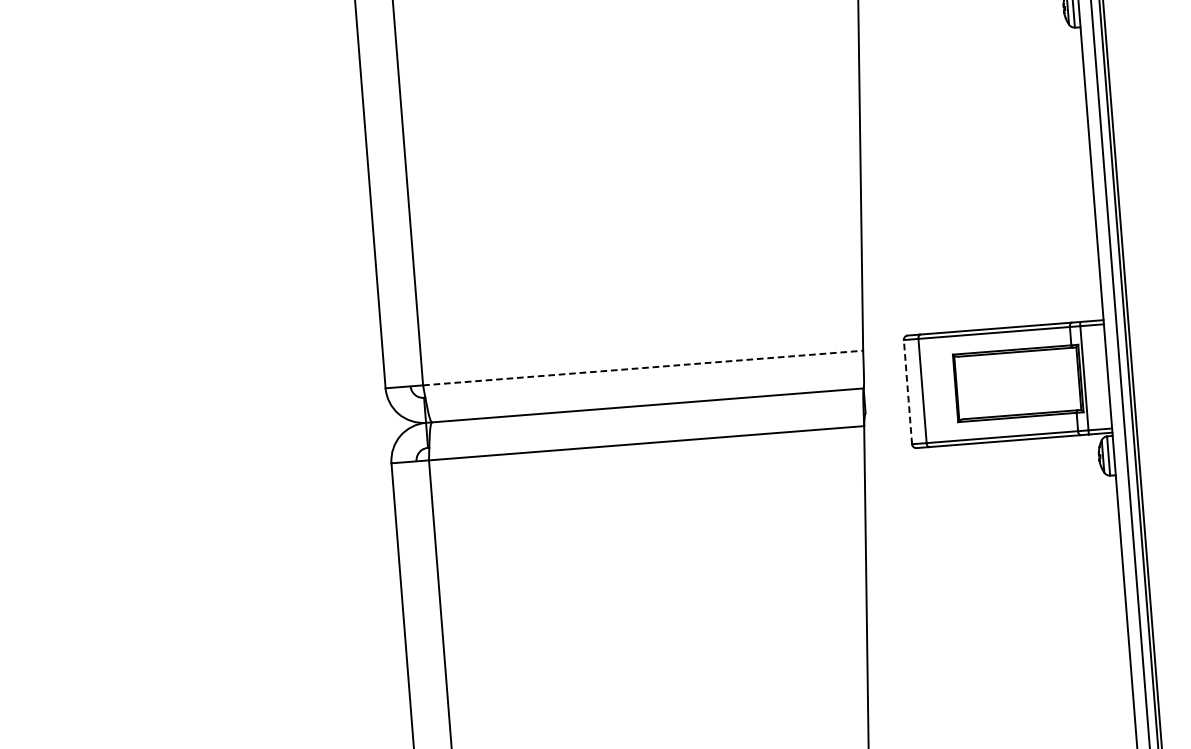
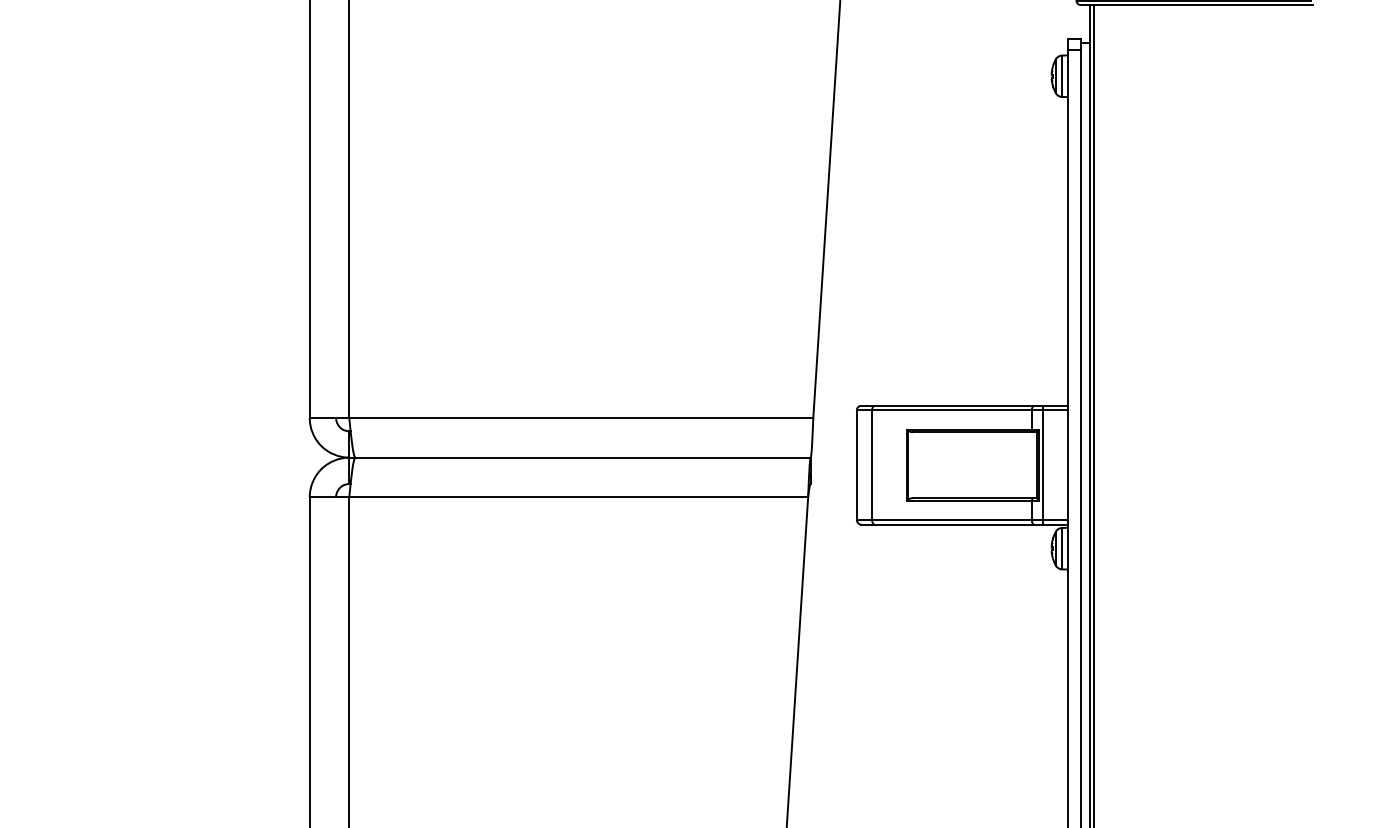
line: (643, 368) -> (581, 418), dashed -> solid
line: (907, 392) -> (856, 465), dashed -> solid

